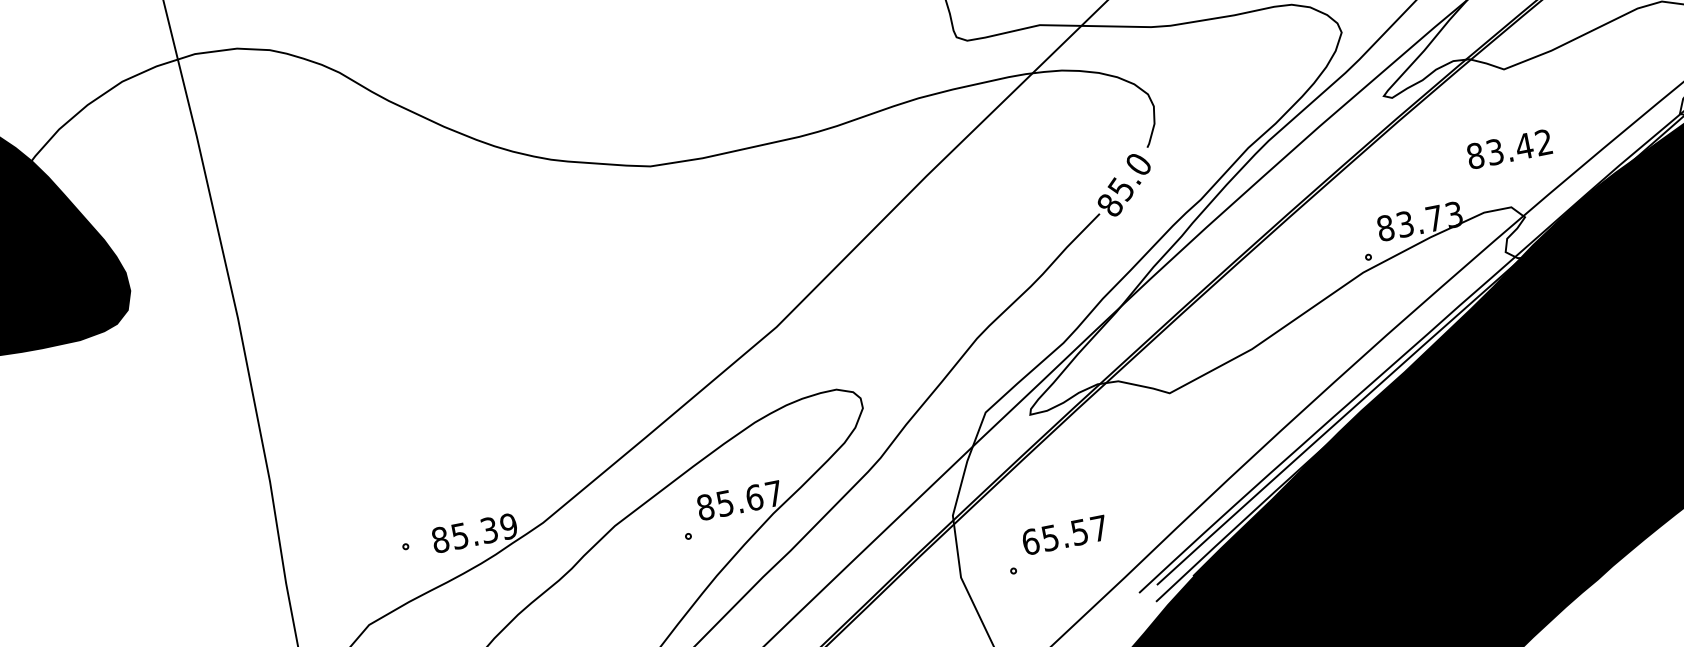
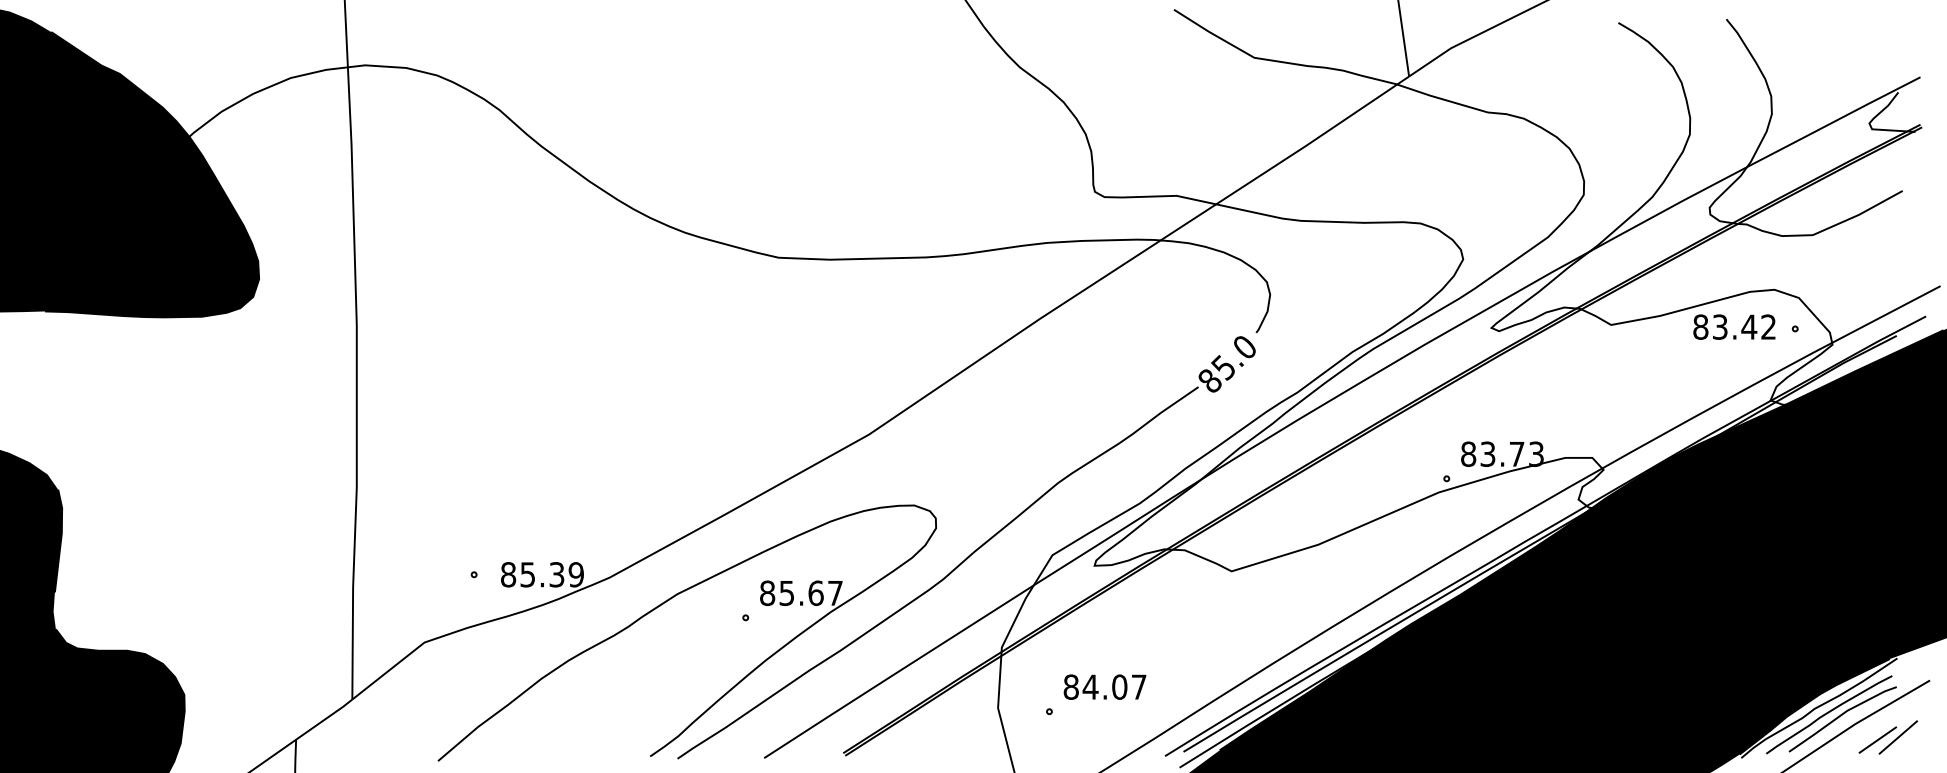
text: (1509, 148) -> (1734, 326), moved
text: (1055, 536) -> (1095, 686), 65.57 -> 84.07

